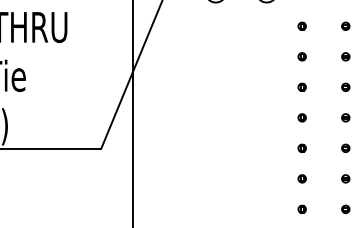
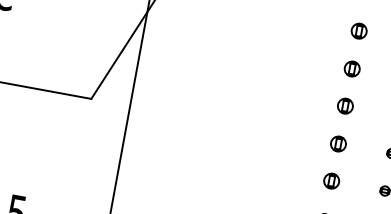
part: (301, 56) -> (358, 30), size x1.6
part: (301, 86) -> (351, 67), size x1.6
part: (301, 117) -> (344, 105), size x1.6
part: (301, 147) -> (337, 142), size x1.6
part: (301, 178) -> (330, 180), size x1.6

